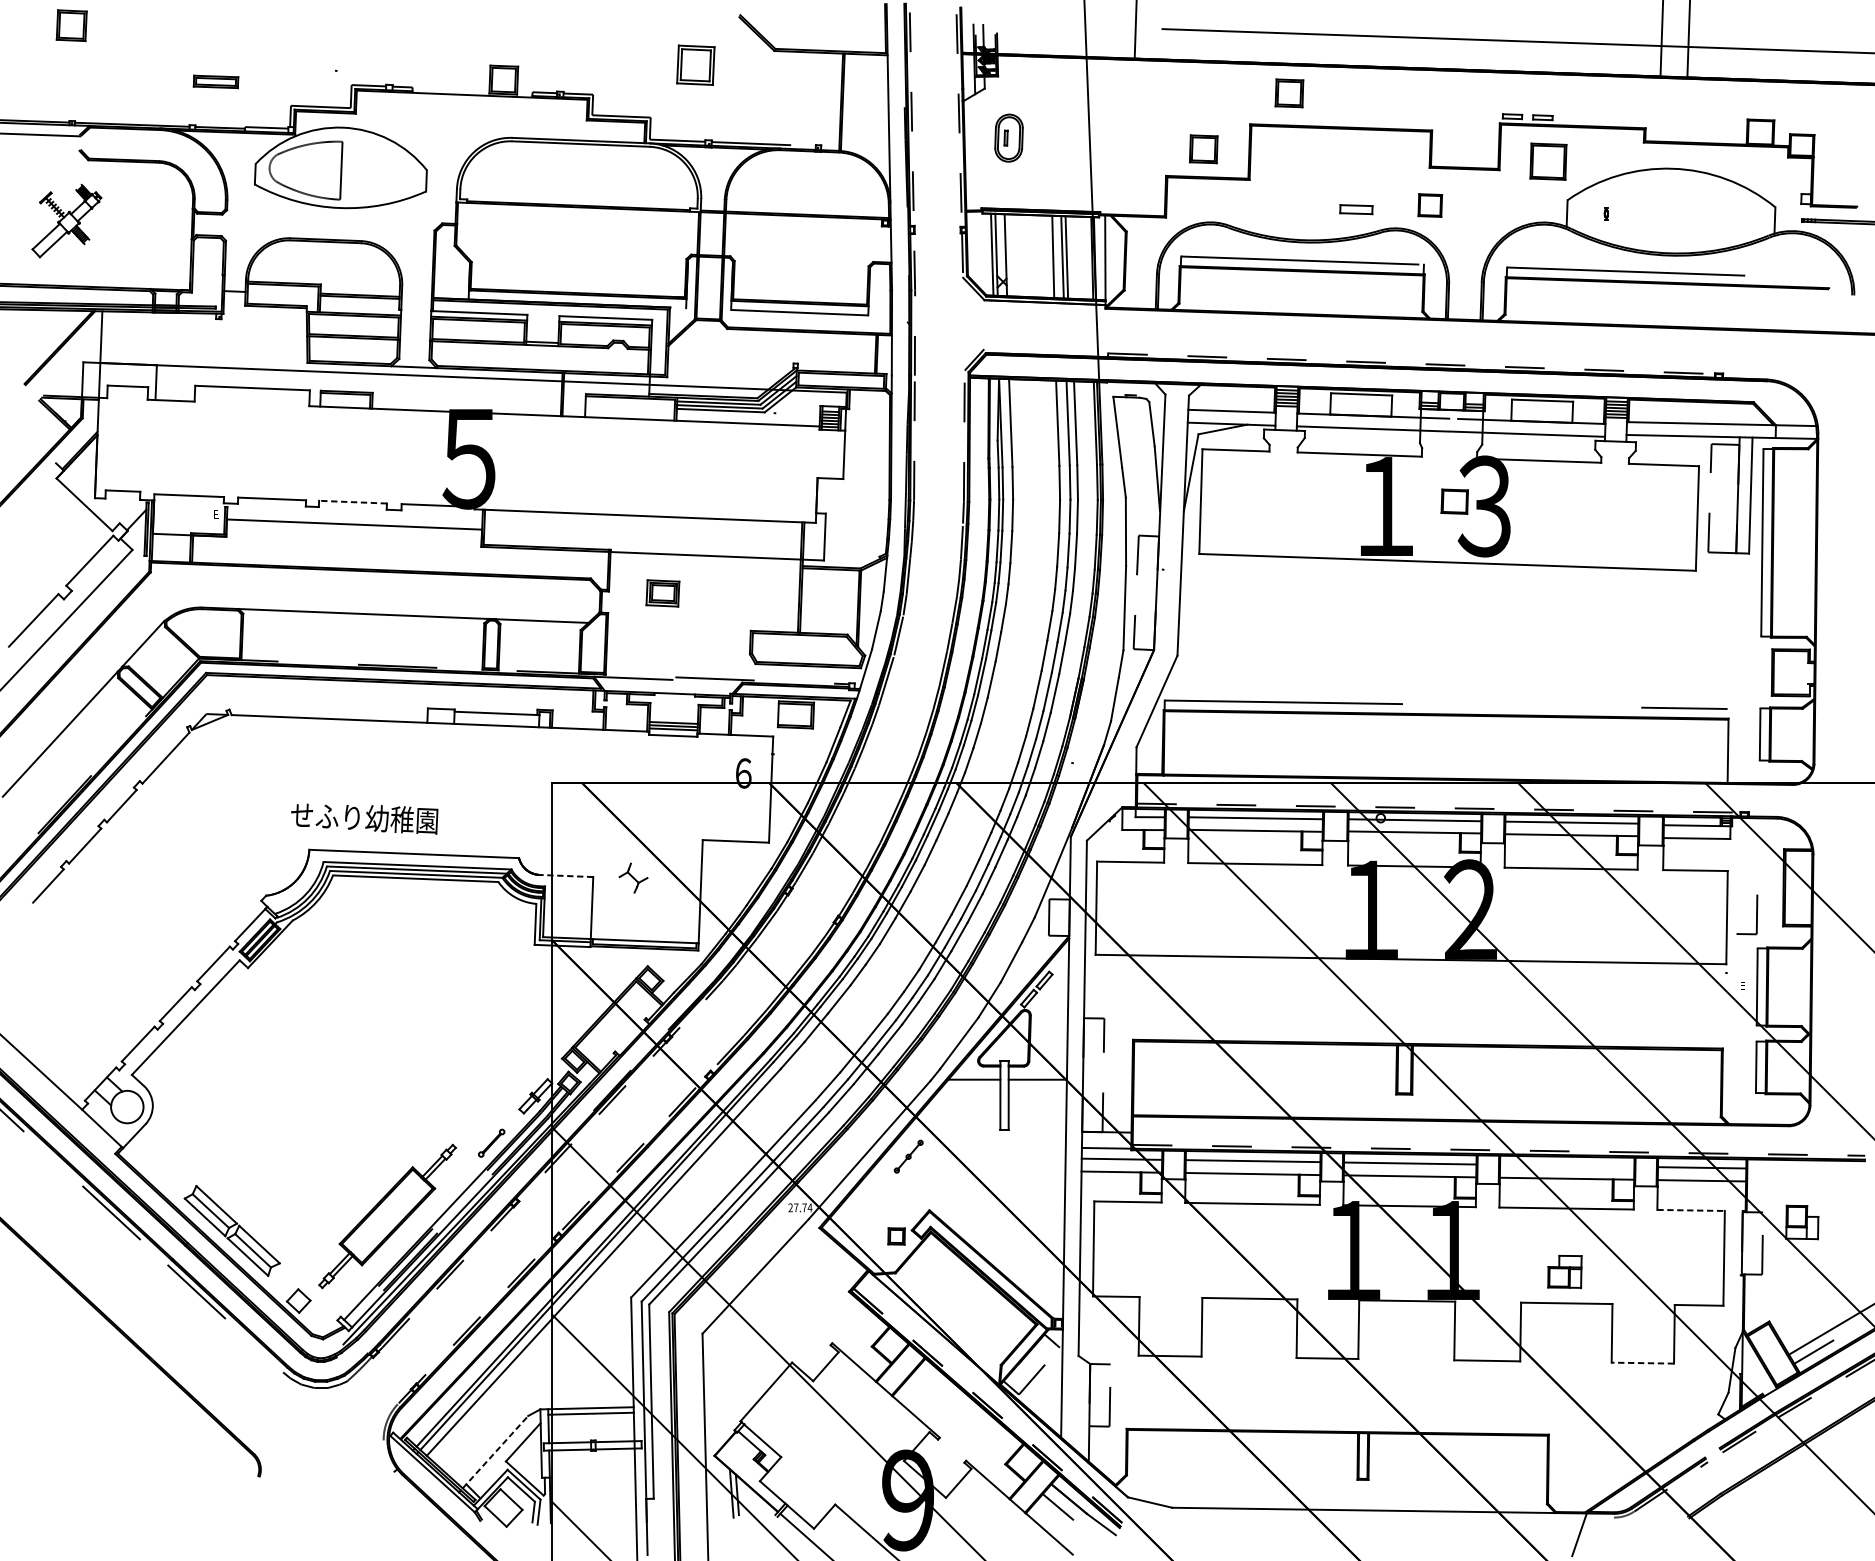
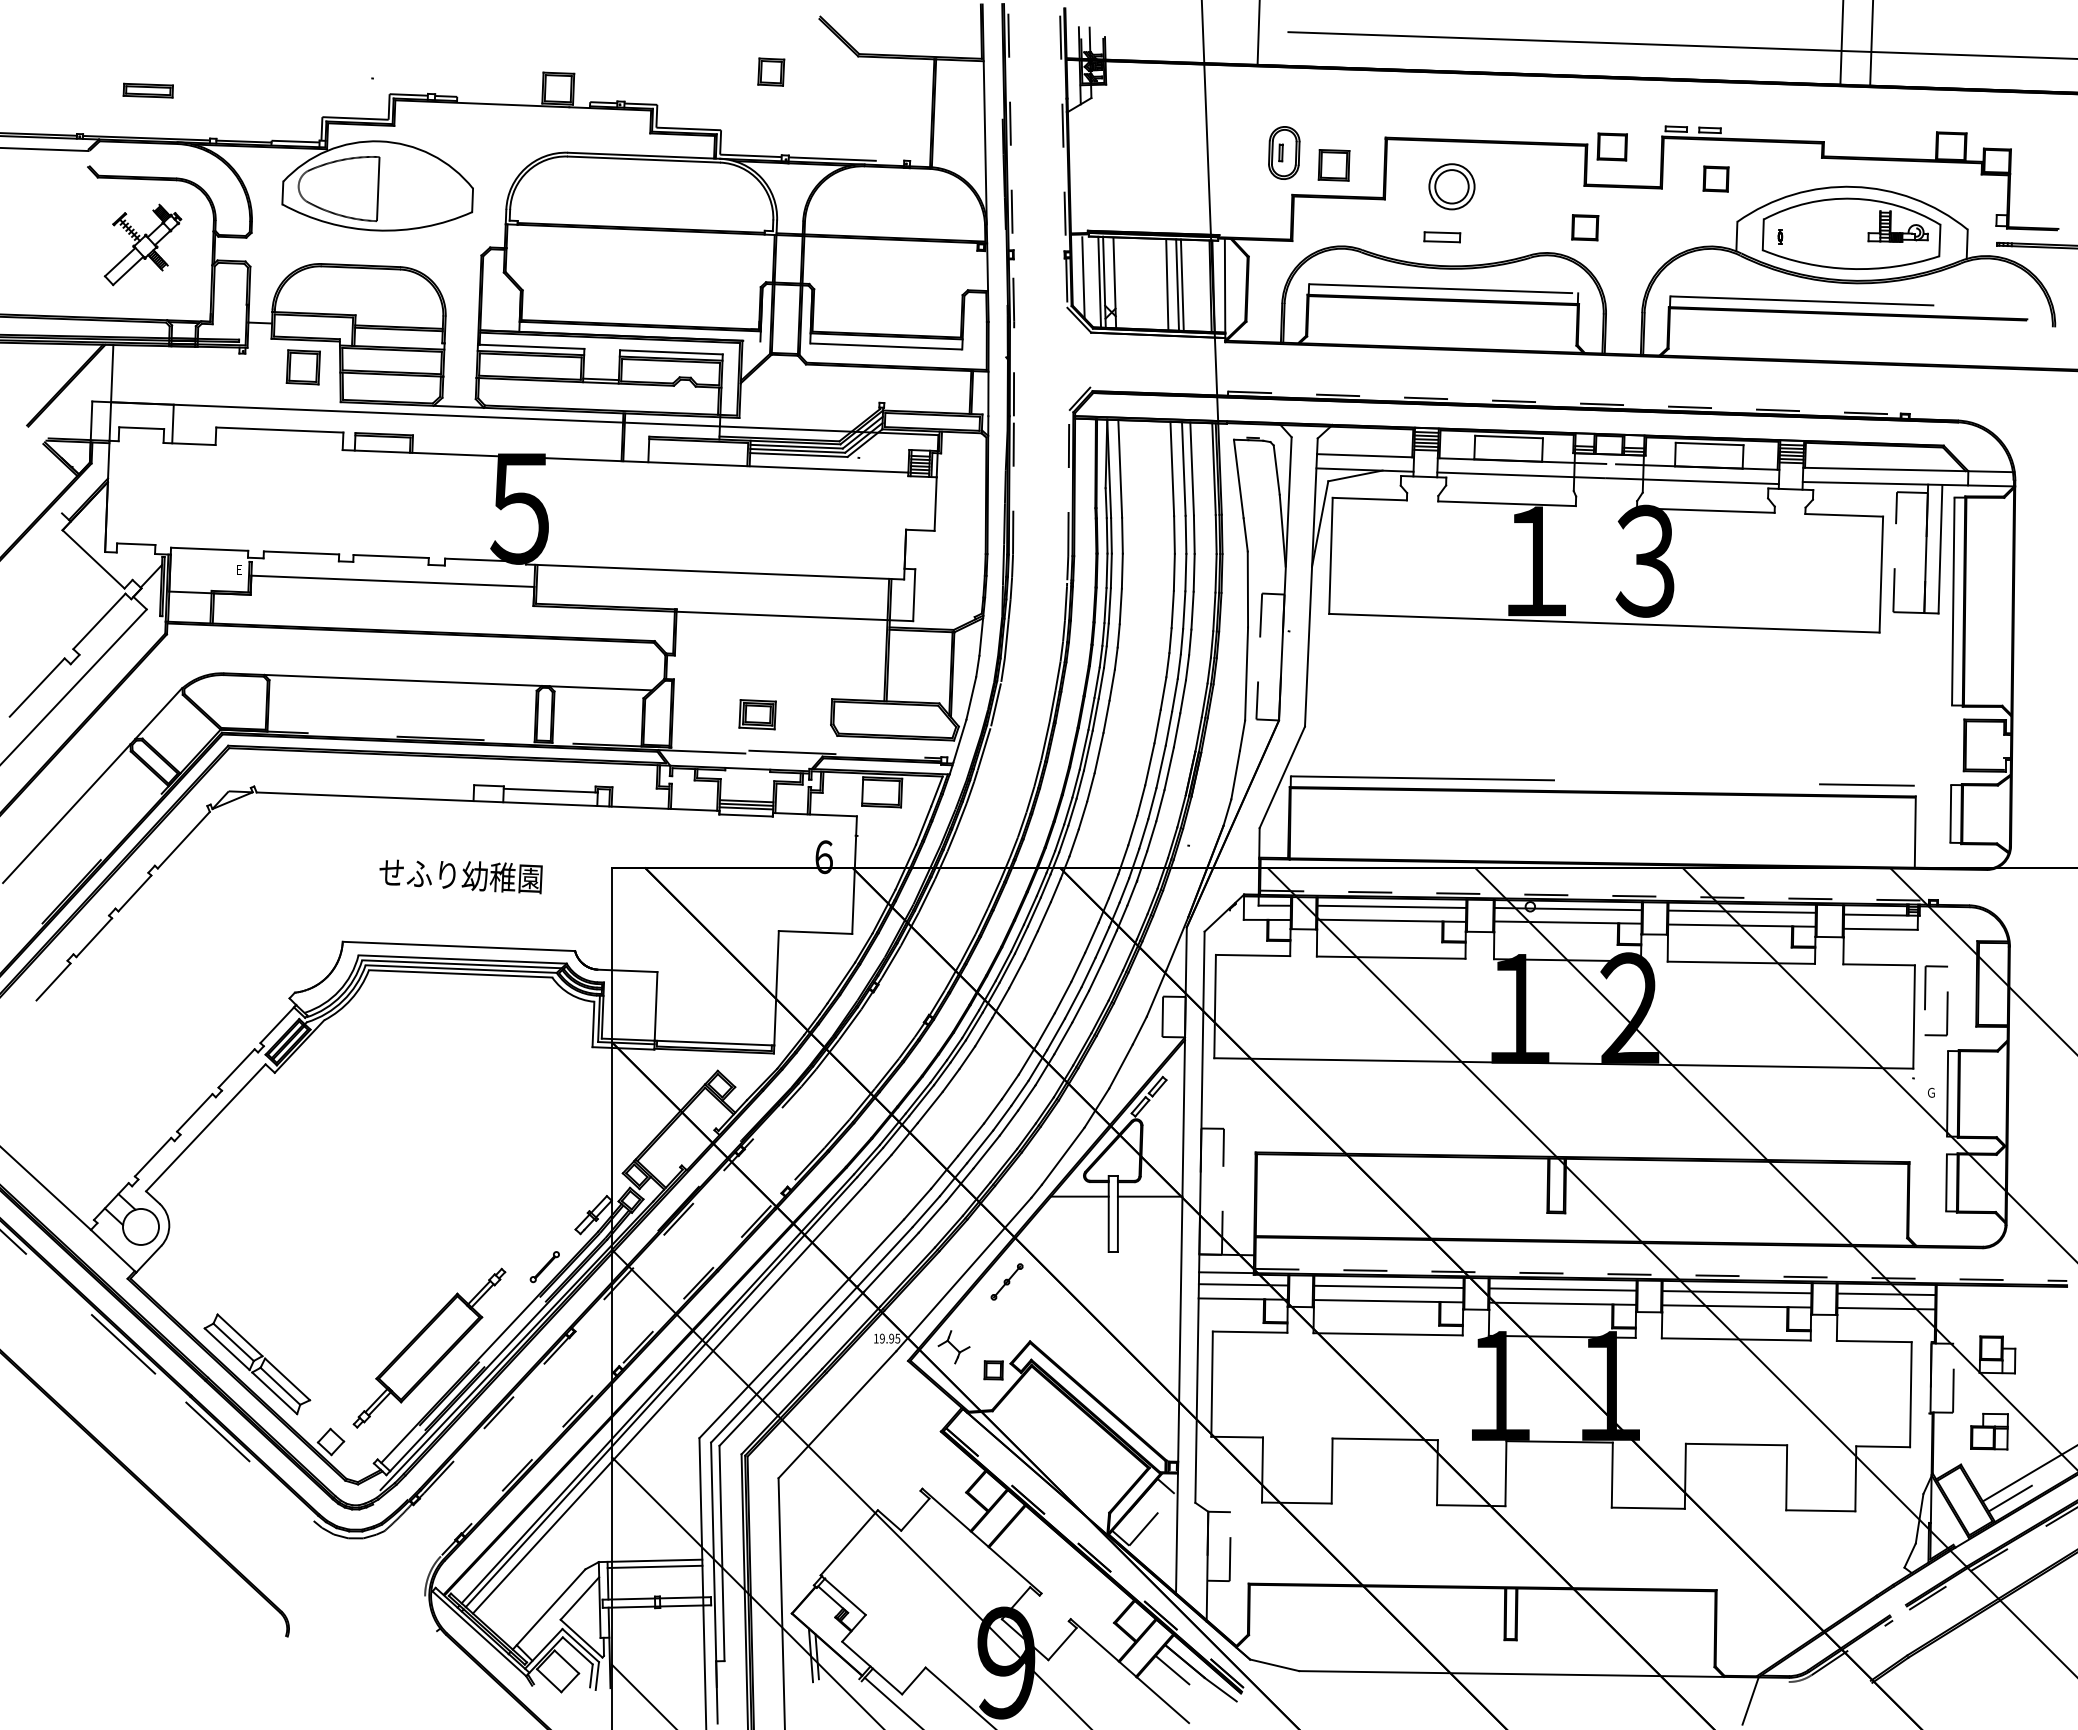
part: (70, 25) -> (302, 367), moved
part: (696, 64) -> (771, 71), size x0.62
part: (215, 81) -> (147, 90), moved
part: (1288, 93) -> (1428, 103), removed
part: (1009, 137) -> (1284, 152), moved
part: (1547, 161) -> (1715, 178), size x0.62
part: (1309, 168) -> (1451, 186), added
part: (1356, 209) -> (1442, 237), moved
part: (1670, 210) -> (1851, 233), added
part: (66, 220) -> (142, 244), moved
line: (977, 250) -> (1083, 277), added
part: (1454, 501) -> (1611, 146), moved
line: (353, 502) -> (391, 556), dashed -> solid
part: (662, 593) -> (757, 714), moved
text: (364, 818) -> (460, 876), moved
line: (566, 875) -> (627, 970), dashed -> solid
part: (633, 878) -> (953, 1347), moved
part: (1738, 891) -> (1926, 987), added
text: (1742, 985) -> (1931, 1092), Ｅ -> Ｇ
line: (1566, 1166) -> (1736, 1292), added
text: (799, 1207) -> (886, 1338), 27.74 -> 19.95
line: (1691, 1210) -> (1874, 1341), dashed -> solid
part: (1564, 1271) -> (1989, 1431), moved
line: (1642, 1362) -> (1820, 1510), dashed -> solid
line: (495, 1452) -> (549, 1609), dashed -> solid

